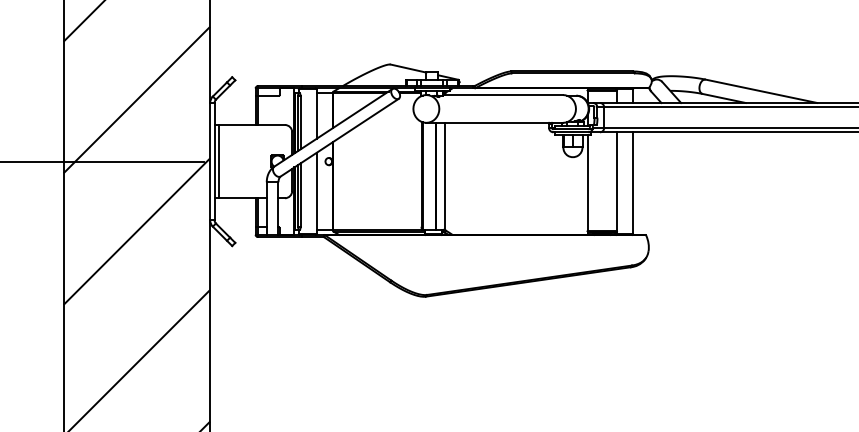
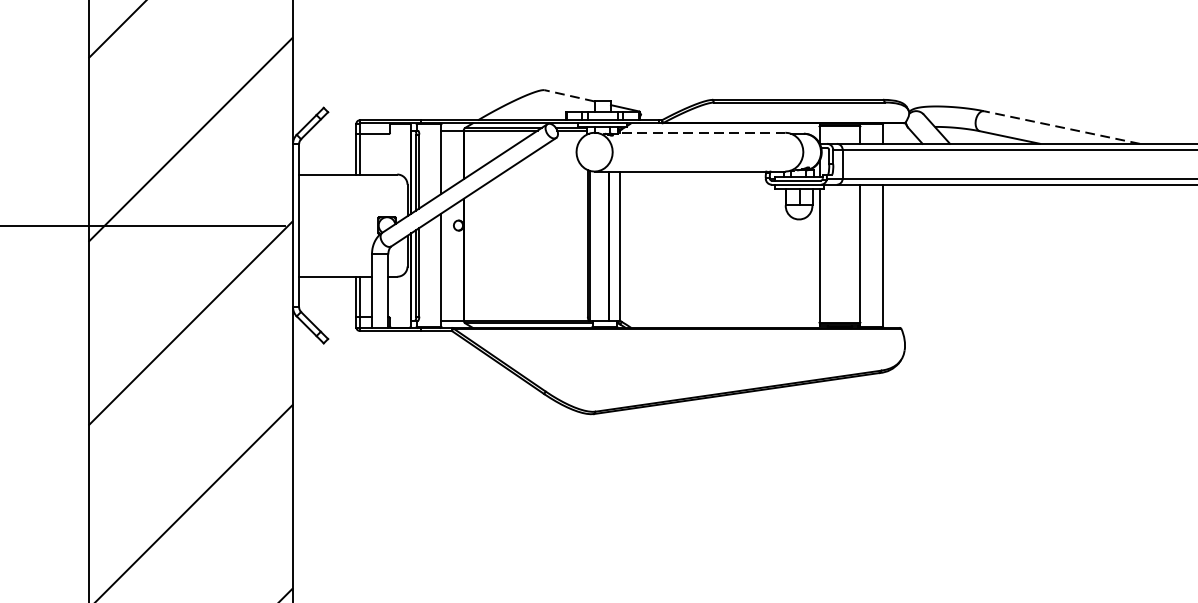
line: (407, 68) -> (568, 95), solid -> dashed
line: (760, 91) -> (1060, 127), solid -> dashed
line: (503, 95) -> (702, 133), solid -> dashed
line: (219, 161) -> (306, 225), removed

